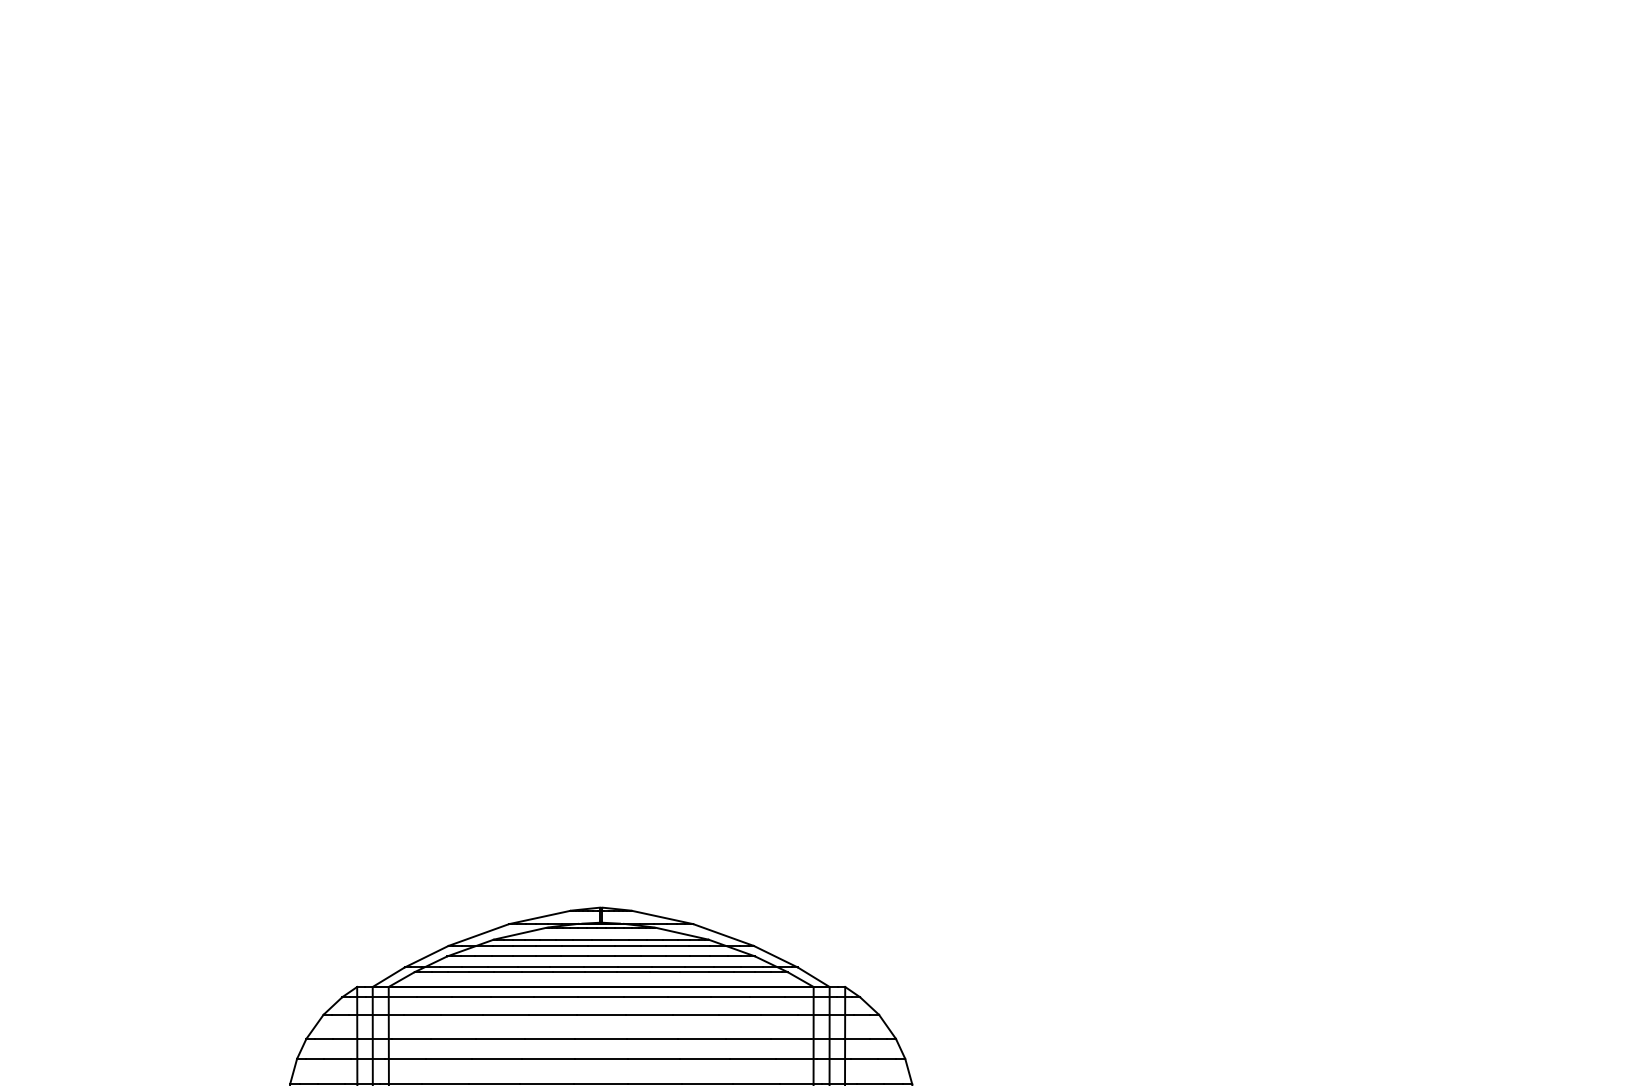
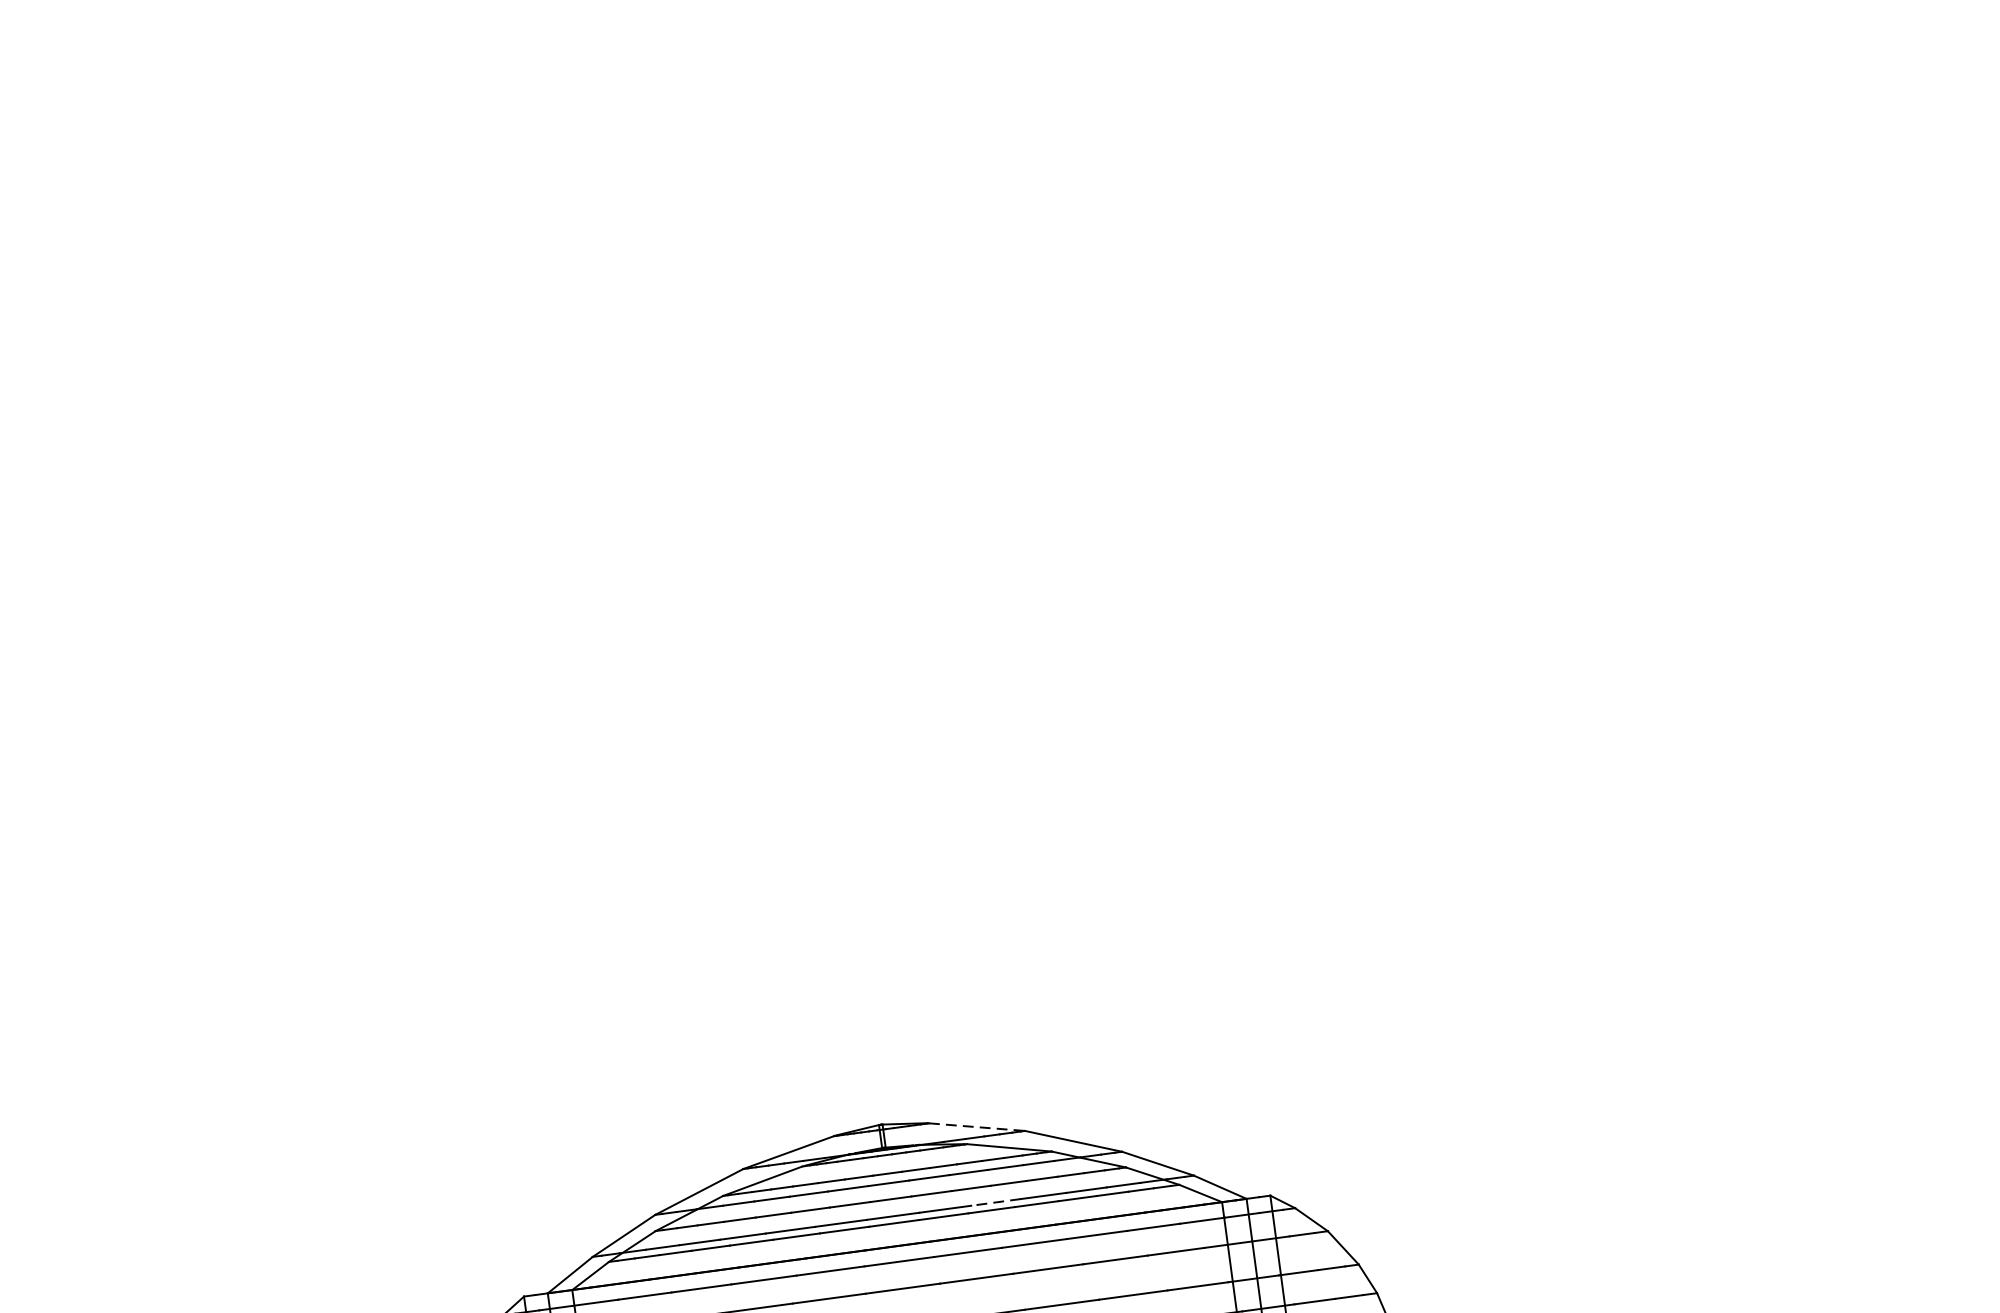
line: (663, 917) -> (978, 1126), solid -> dashed
line: (667, 967) -> (994, 1202), solid -> dashed

